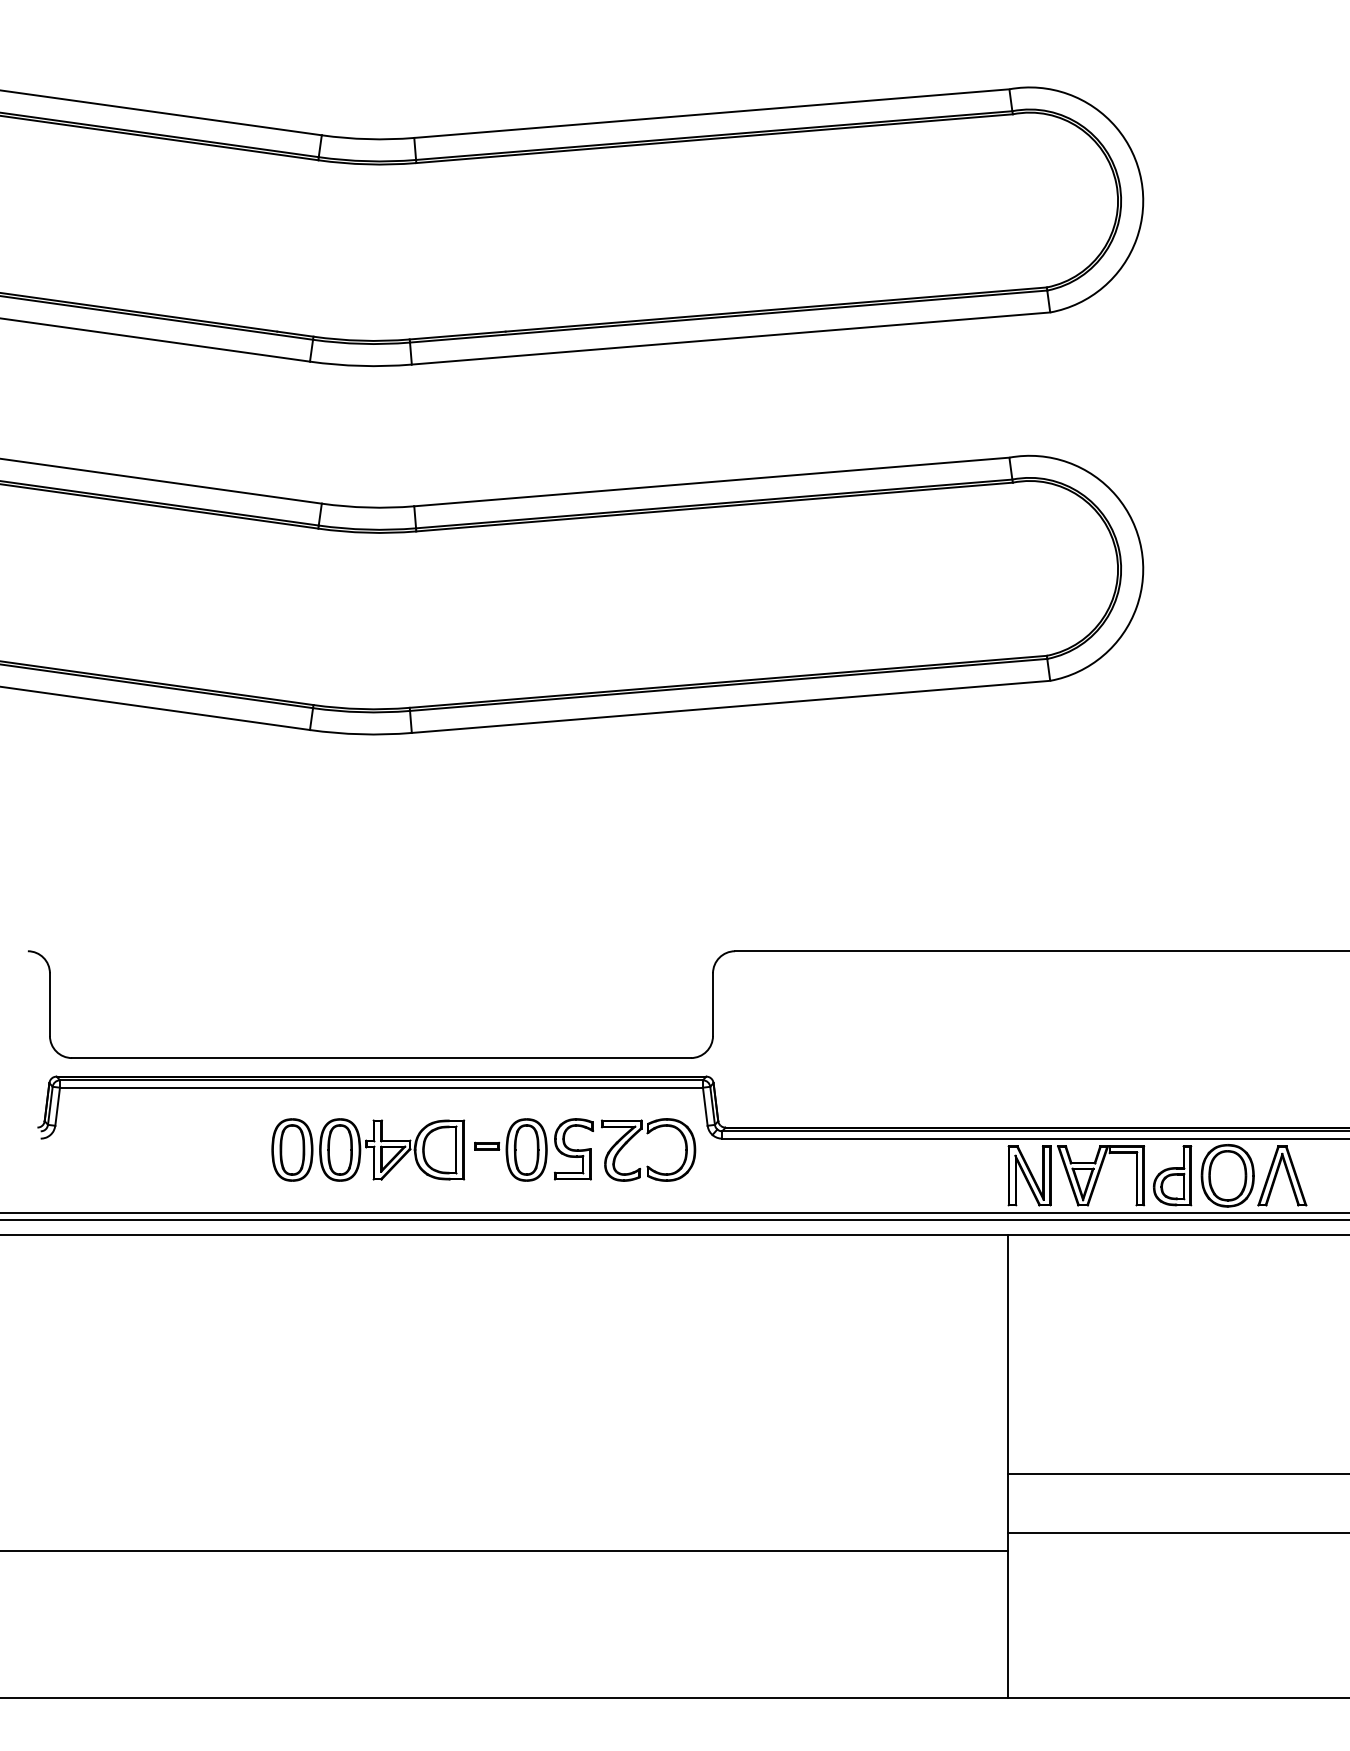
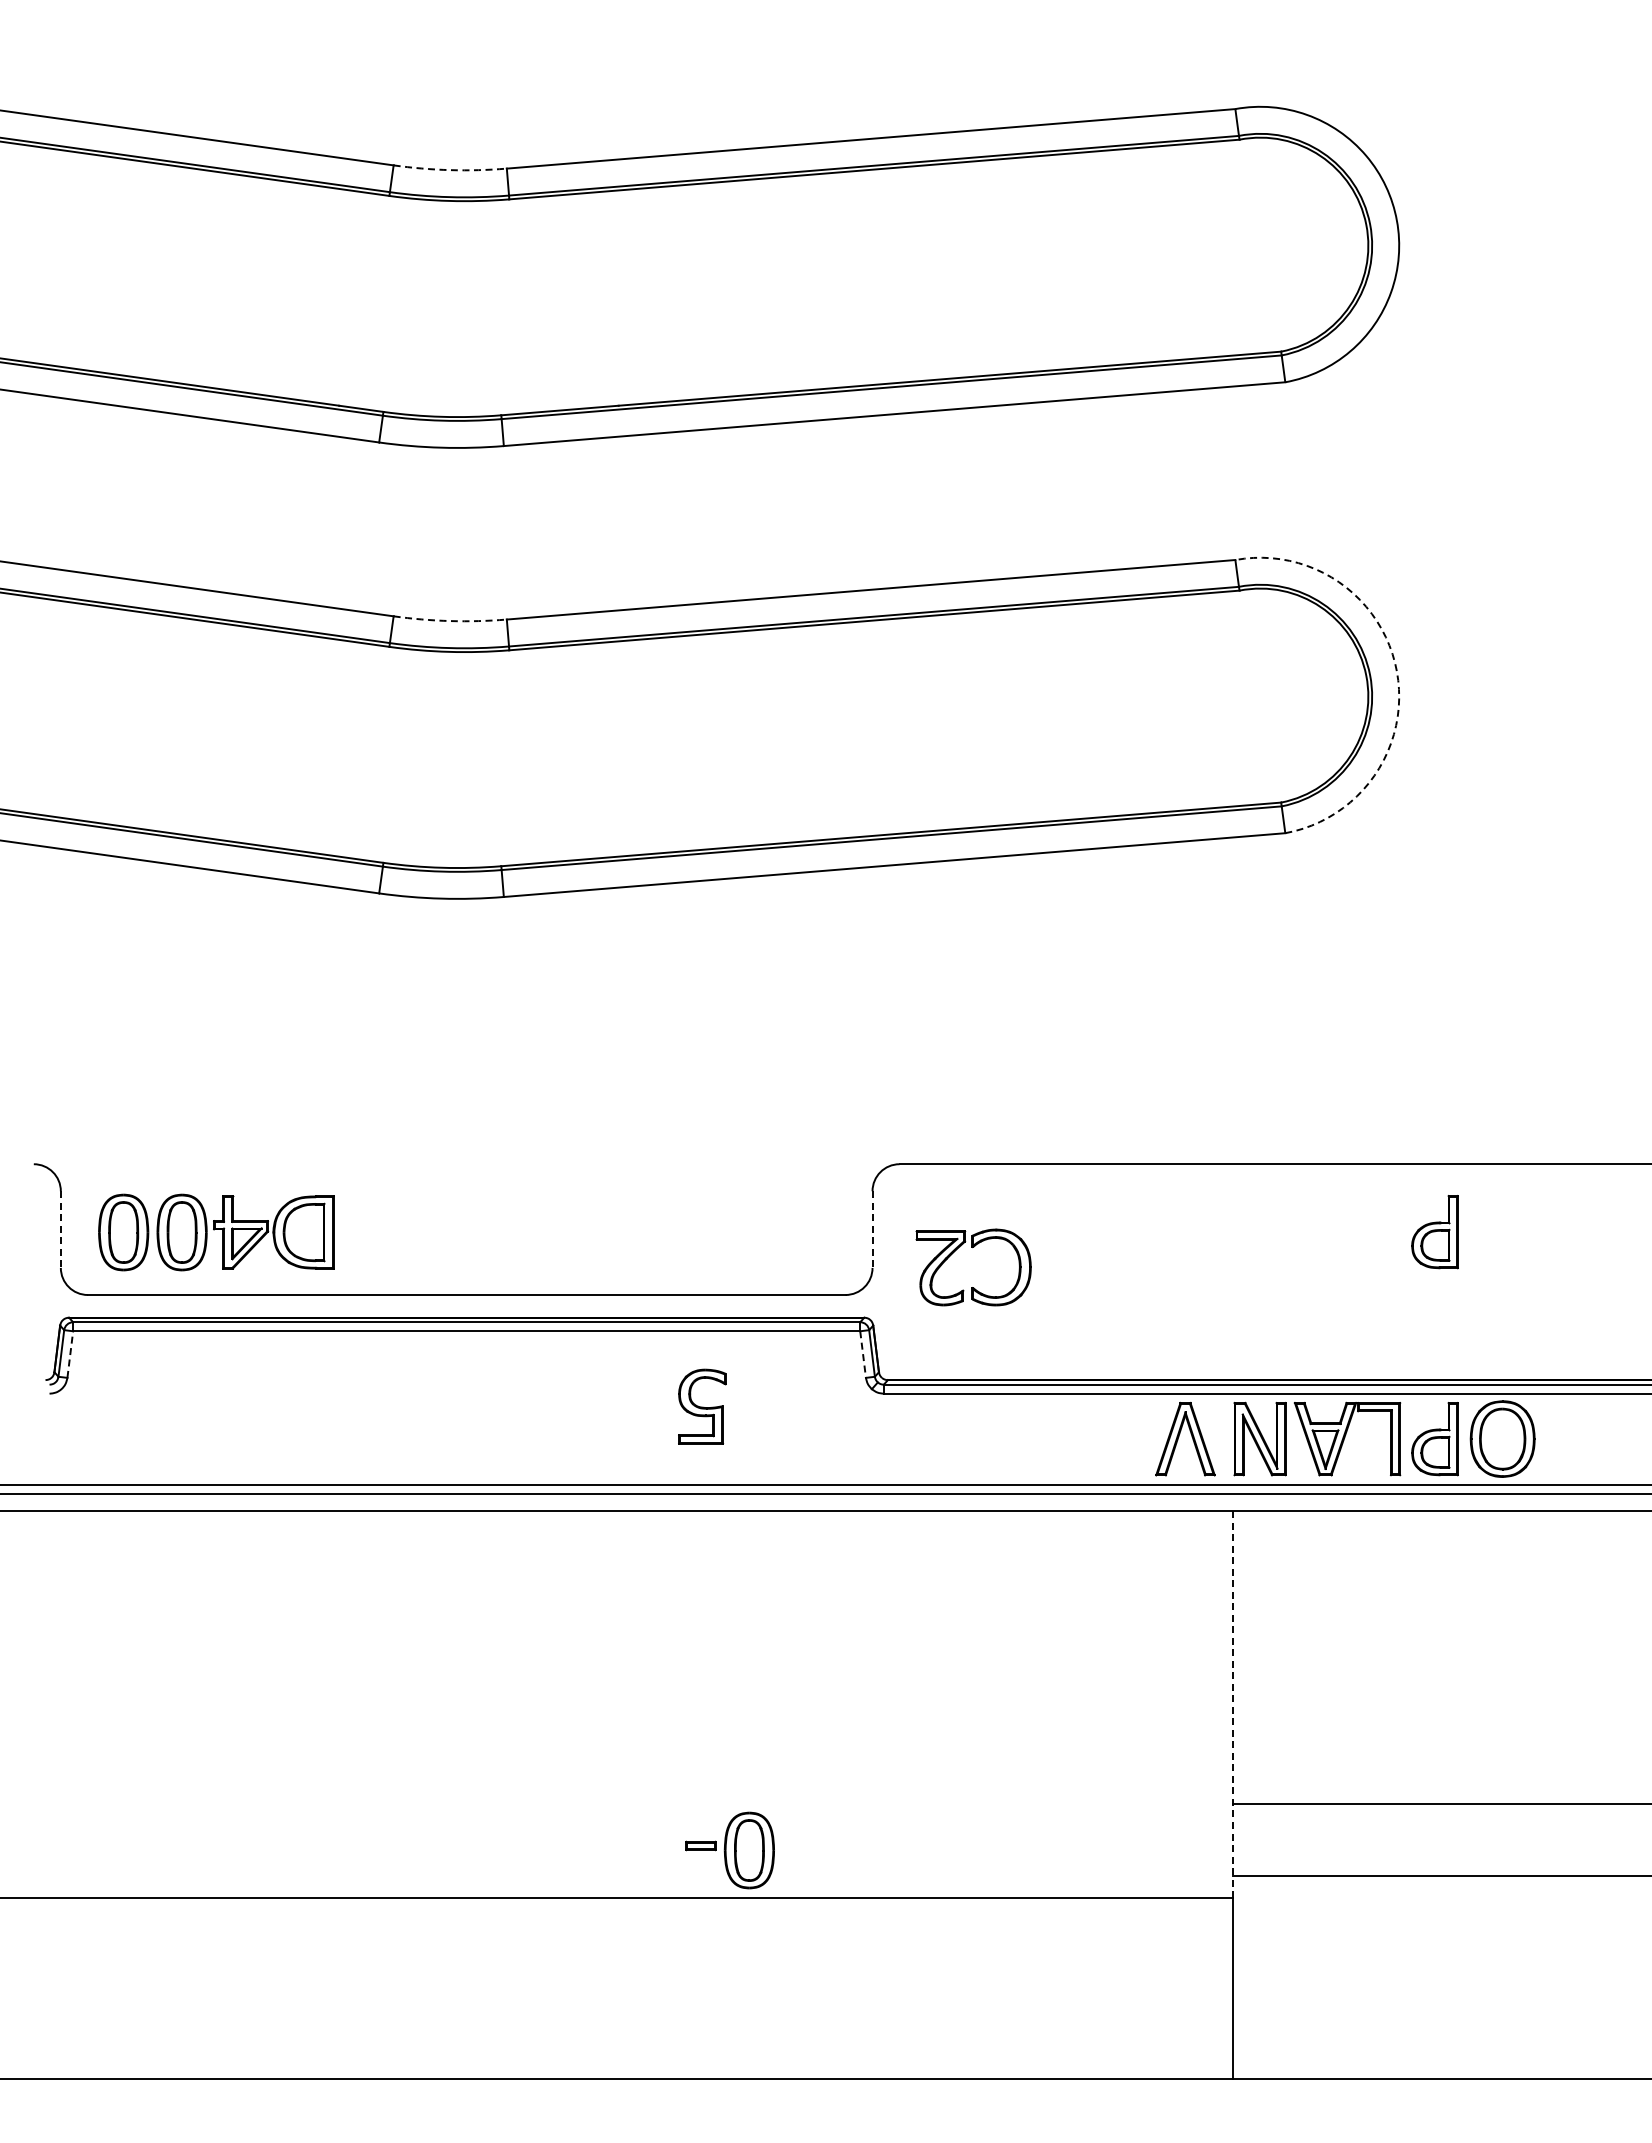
arc: (368, 139) -> (450, 170), solid -> dashed
arc: (368, 507) -> (450, 621), solid -> dashed
arc: (1141, 548) -> (1396, 671), solid -> dashed
line: (49, 1005) -> (60, 1230), solid -> dashed
line: (712, 1005) -> (872, 1230), solid -> dashed
part: (1172, 1007) -> (1434, 1232), added
line: (57, 1106) -> (70, 1354), solid -> dashed
line: (705, 1107) -> (863, 1355), solid -> dashed
part: (647, 1134) -> (972, 1248), moved
part: (368, 1149) -> (216, 1232), moved
part: (510, 1149) -> (729, 1850), moved
part: (1277, 1174) -> (1179, 1437), moved
line: (1007, 1392) -> (1233, 1704), solid -> dashed

